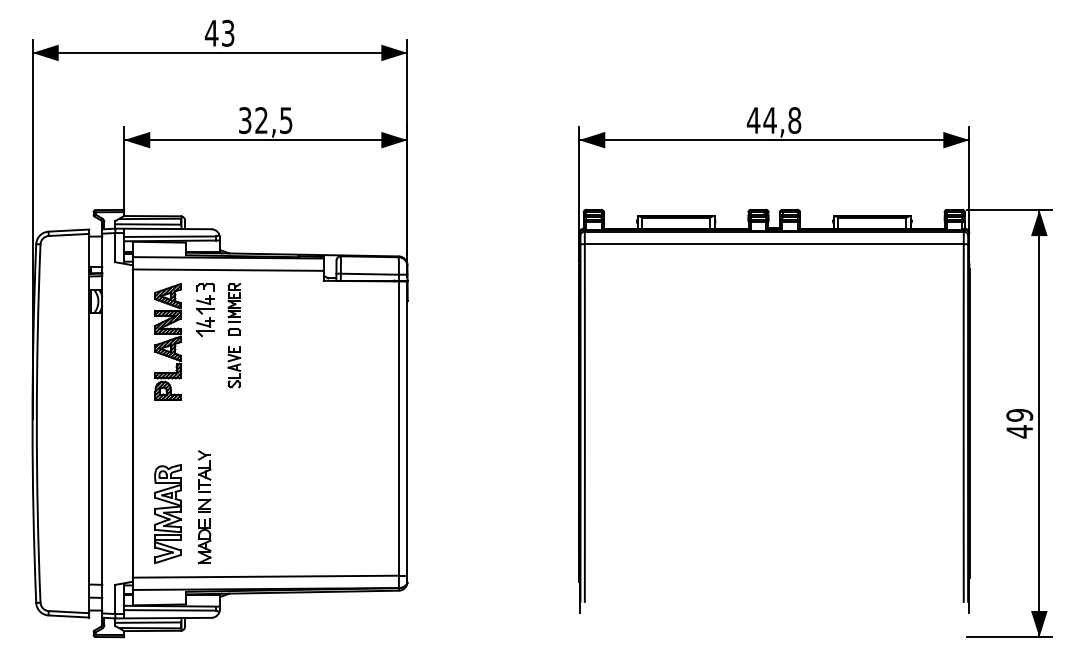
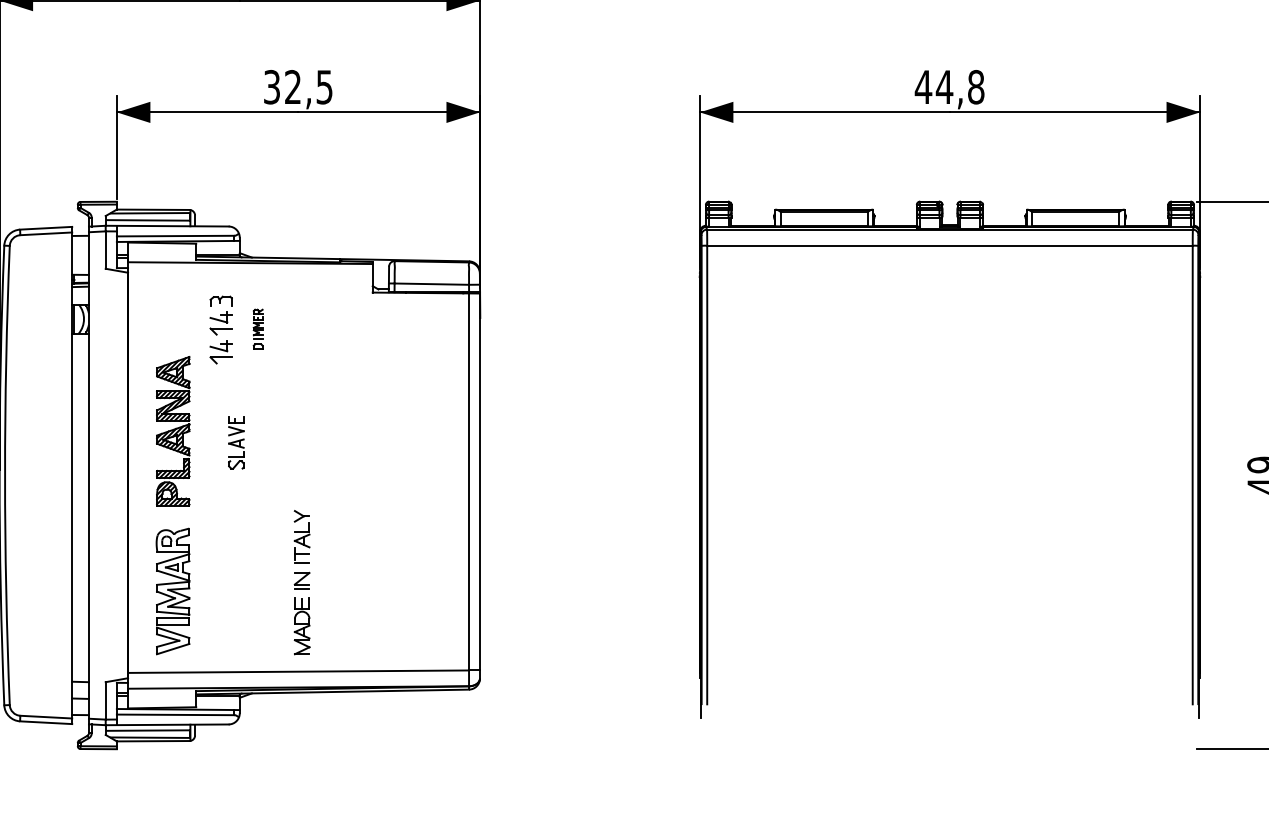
line: (227, 269) -> (249, 278), removed
part: (234, 309) -> (258, 329), size x0.6
part: (167, 342) -> (172, 431), moved
part: (234, 367) -> (236, 443), moved
part: (204, 507) -> (301, 583), moved

